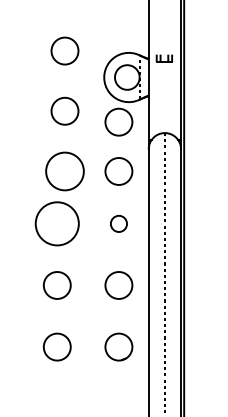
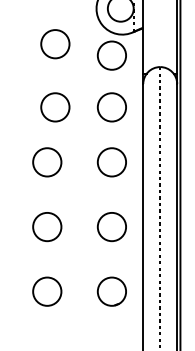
circle: (64, 171) -> (54, 107), size x0.71
circle: (56, 223) -> (46, 161), size x0.62
circle: (118, 223) -> (111, 161), size x1.67

